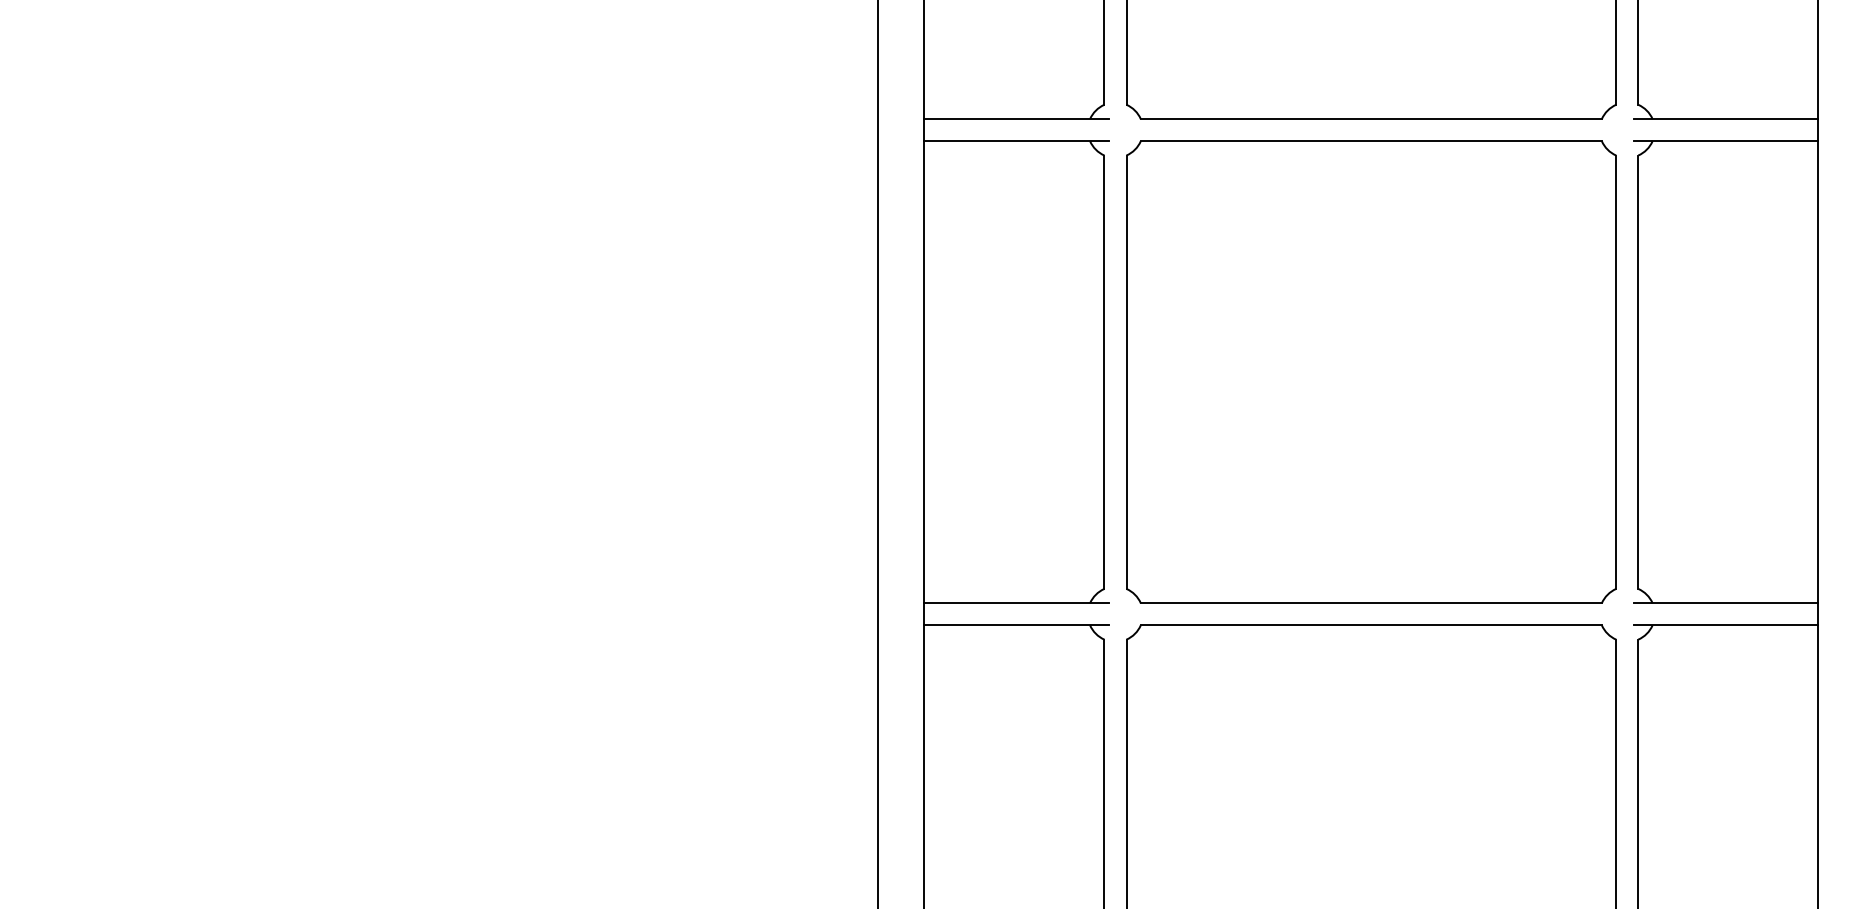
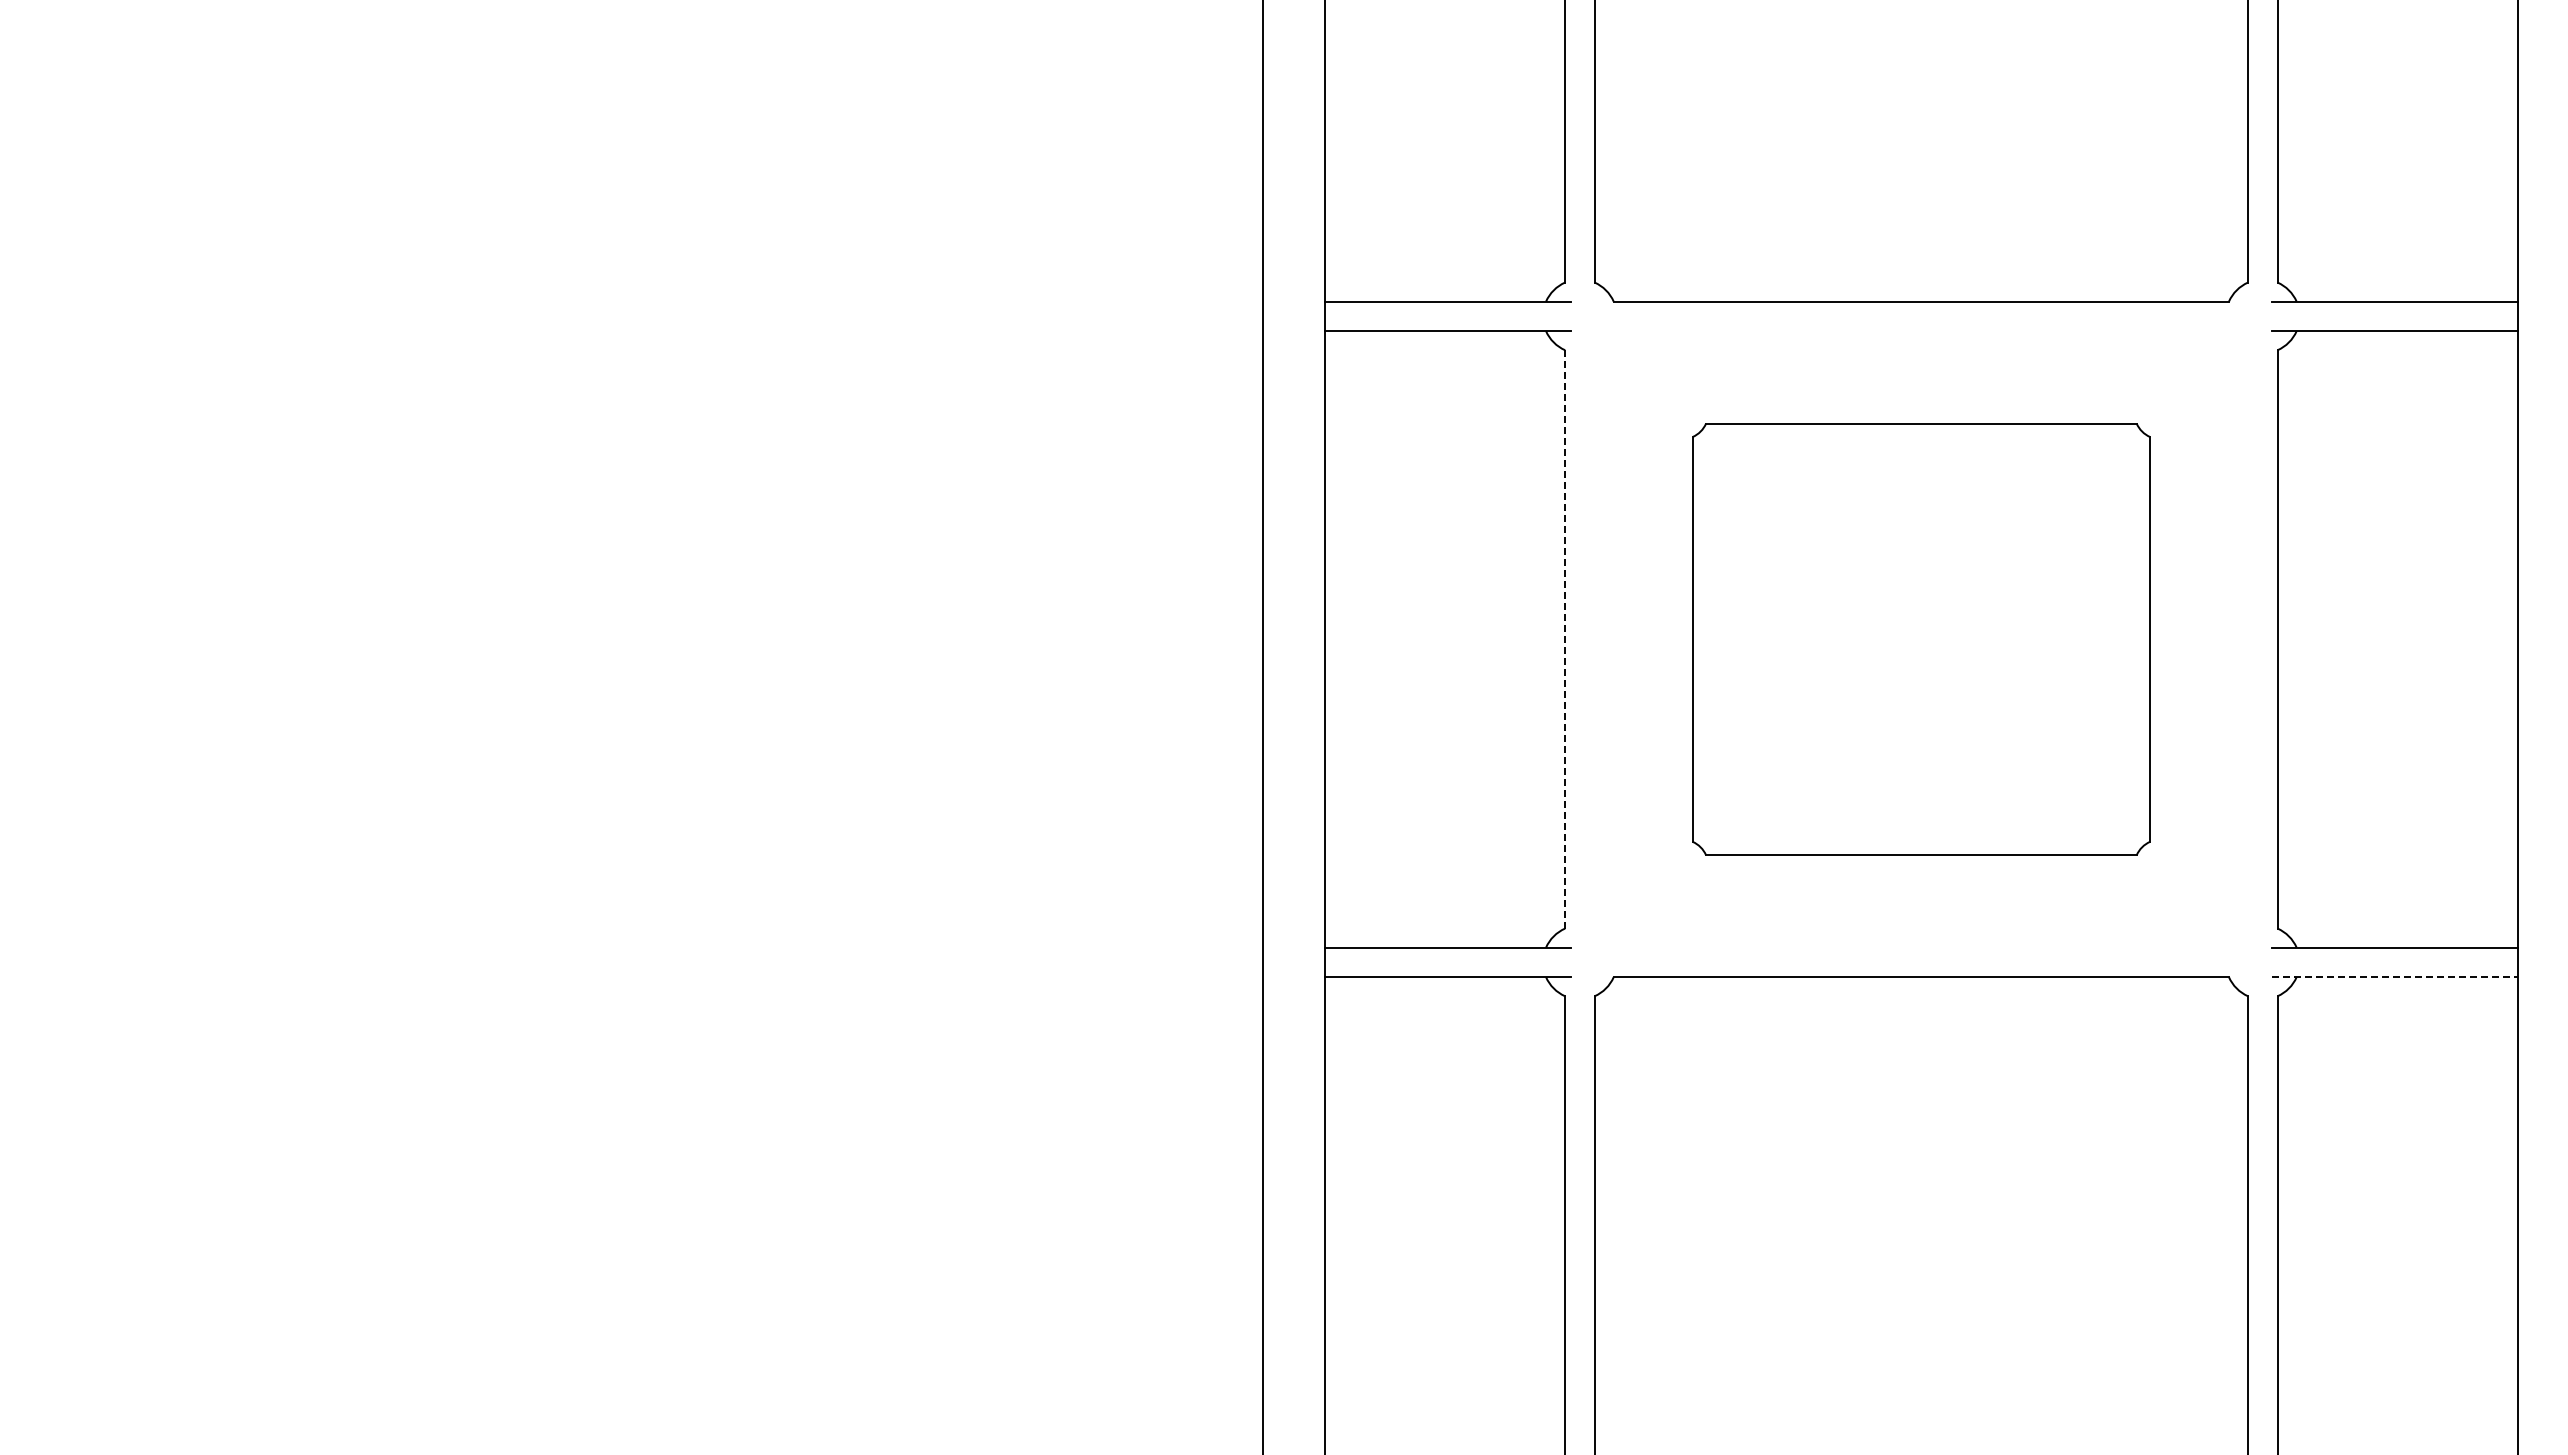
part: (1371, 372) -> (1921, 639), size x0.7
line: (1104, 373) -> (1565, 640), solid -> dashed
line: (1726, 625) -> (2395, 977), solid -> dashed

